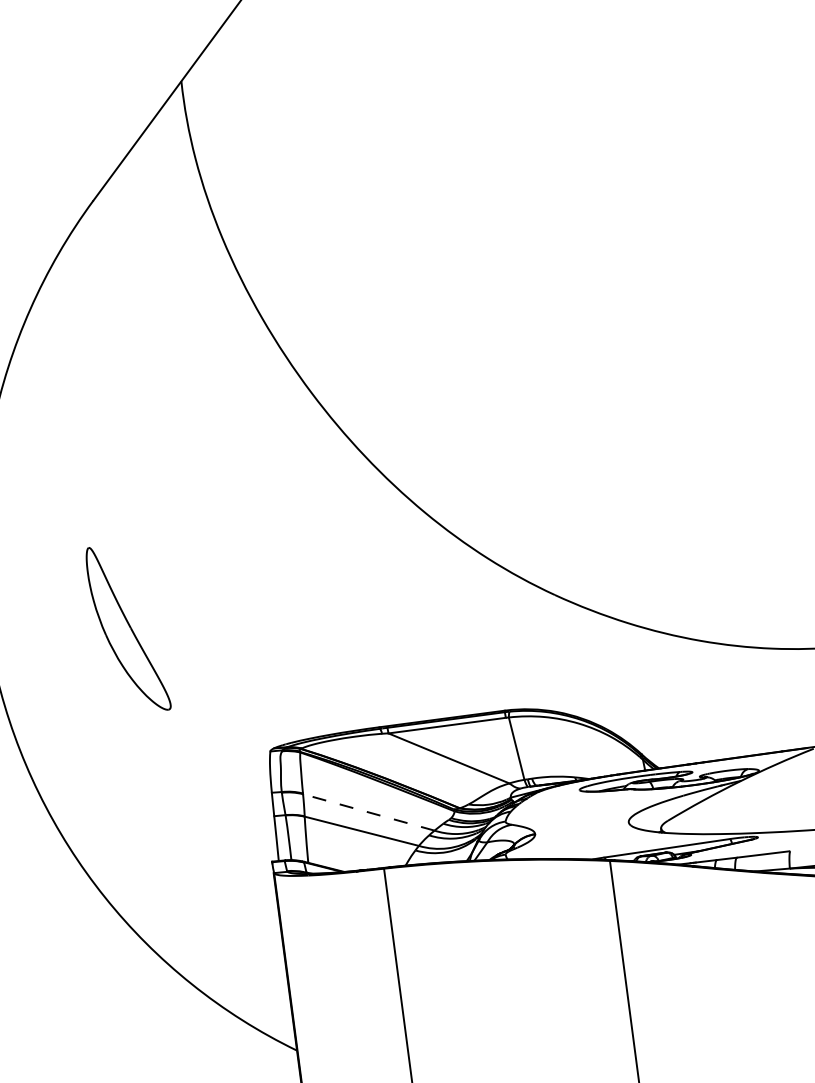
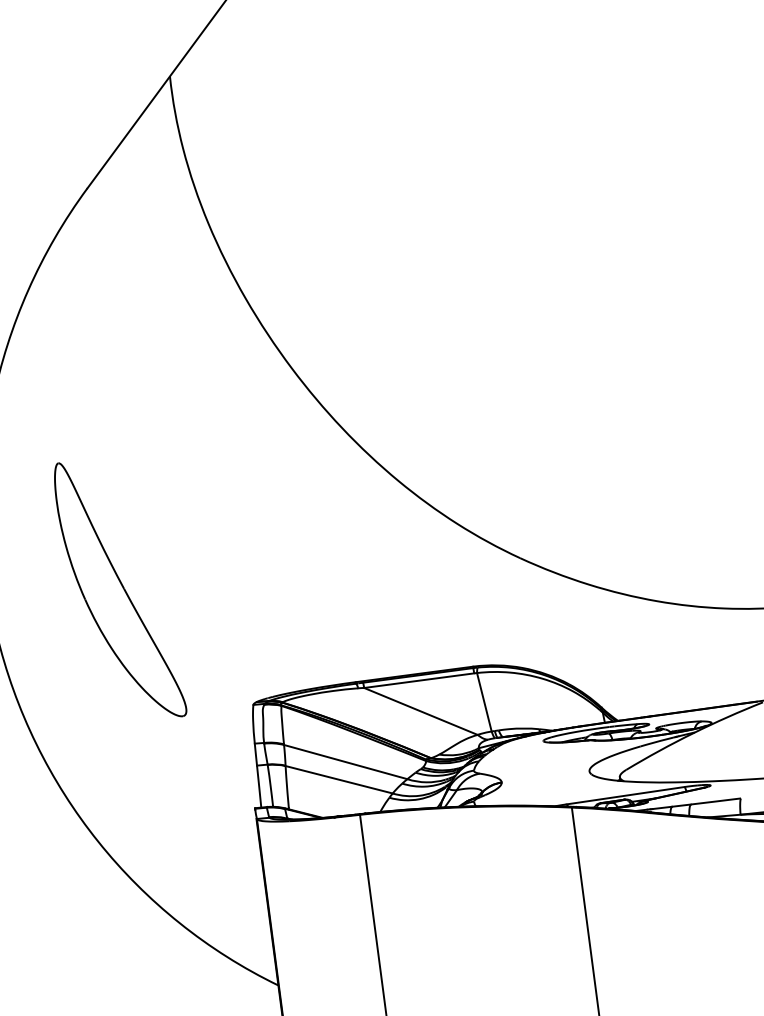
part: (128, 628) -> (120, 589), size x1.67
line: (368, 812) -> (345, 762), dashed -> solid

